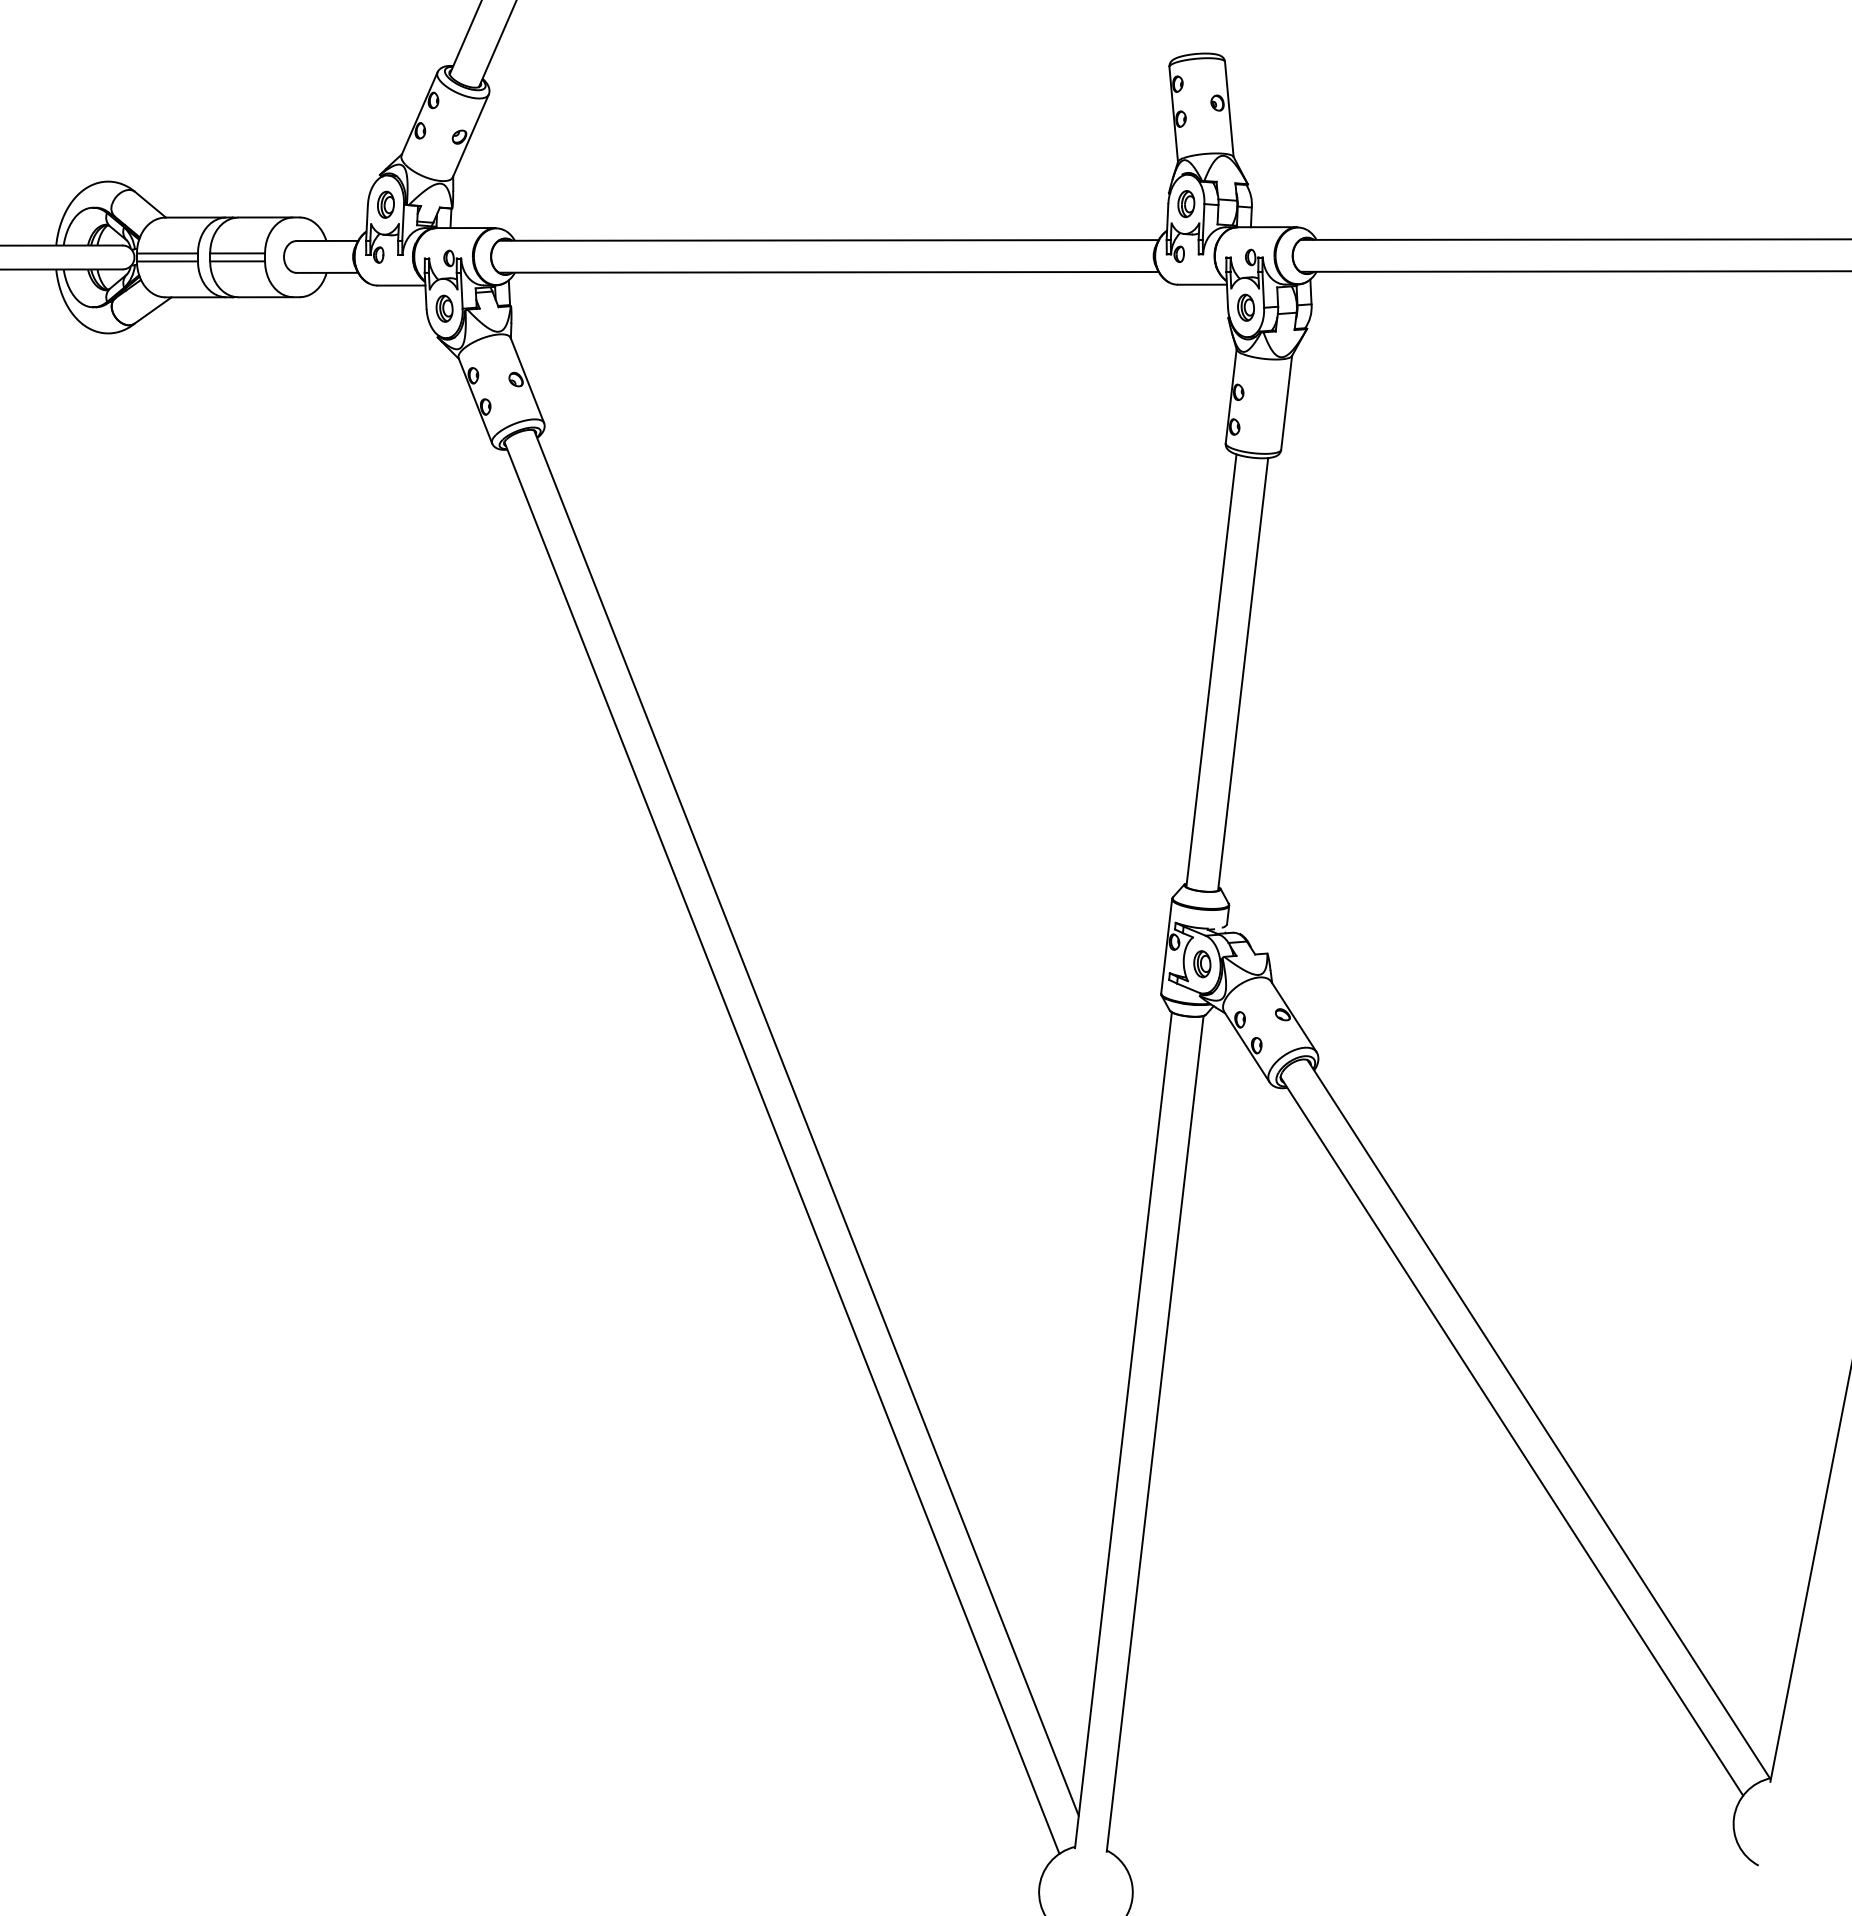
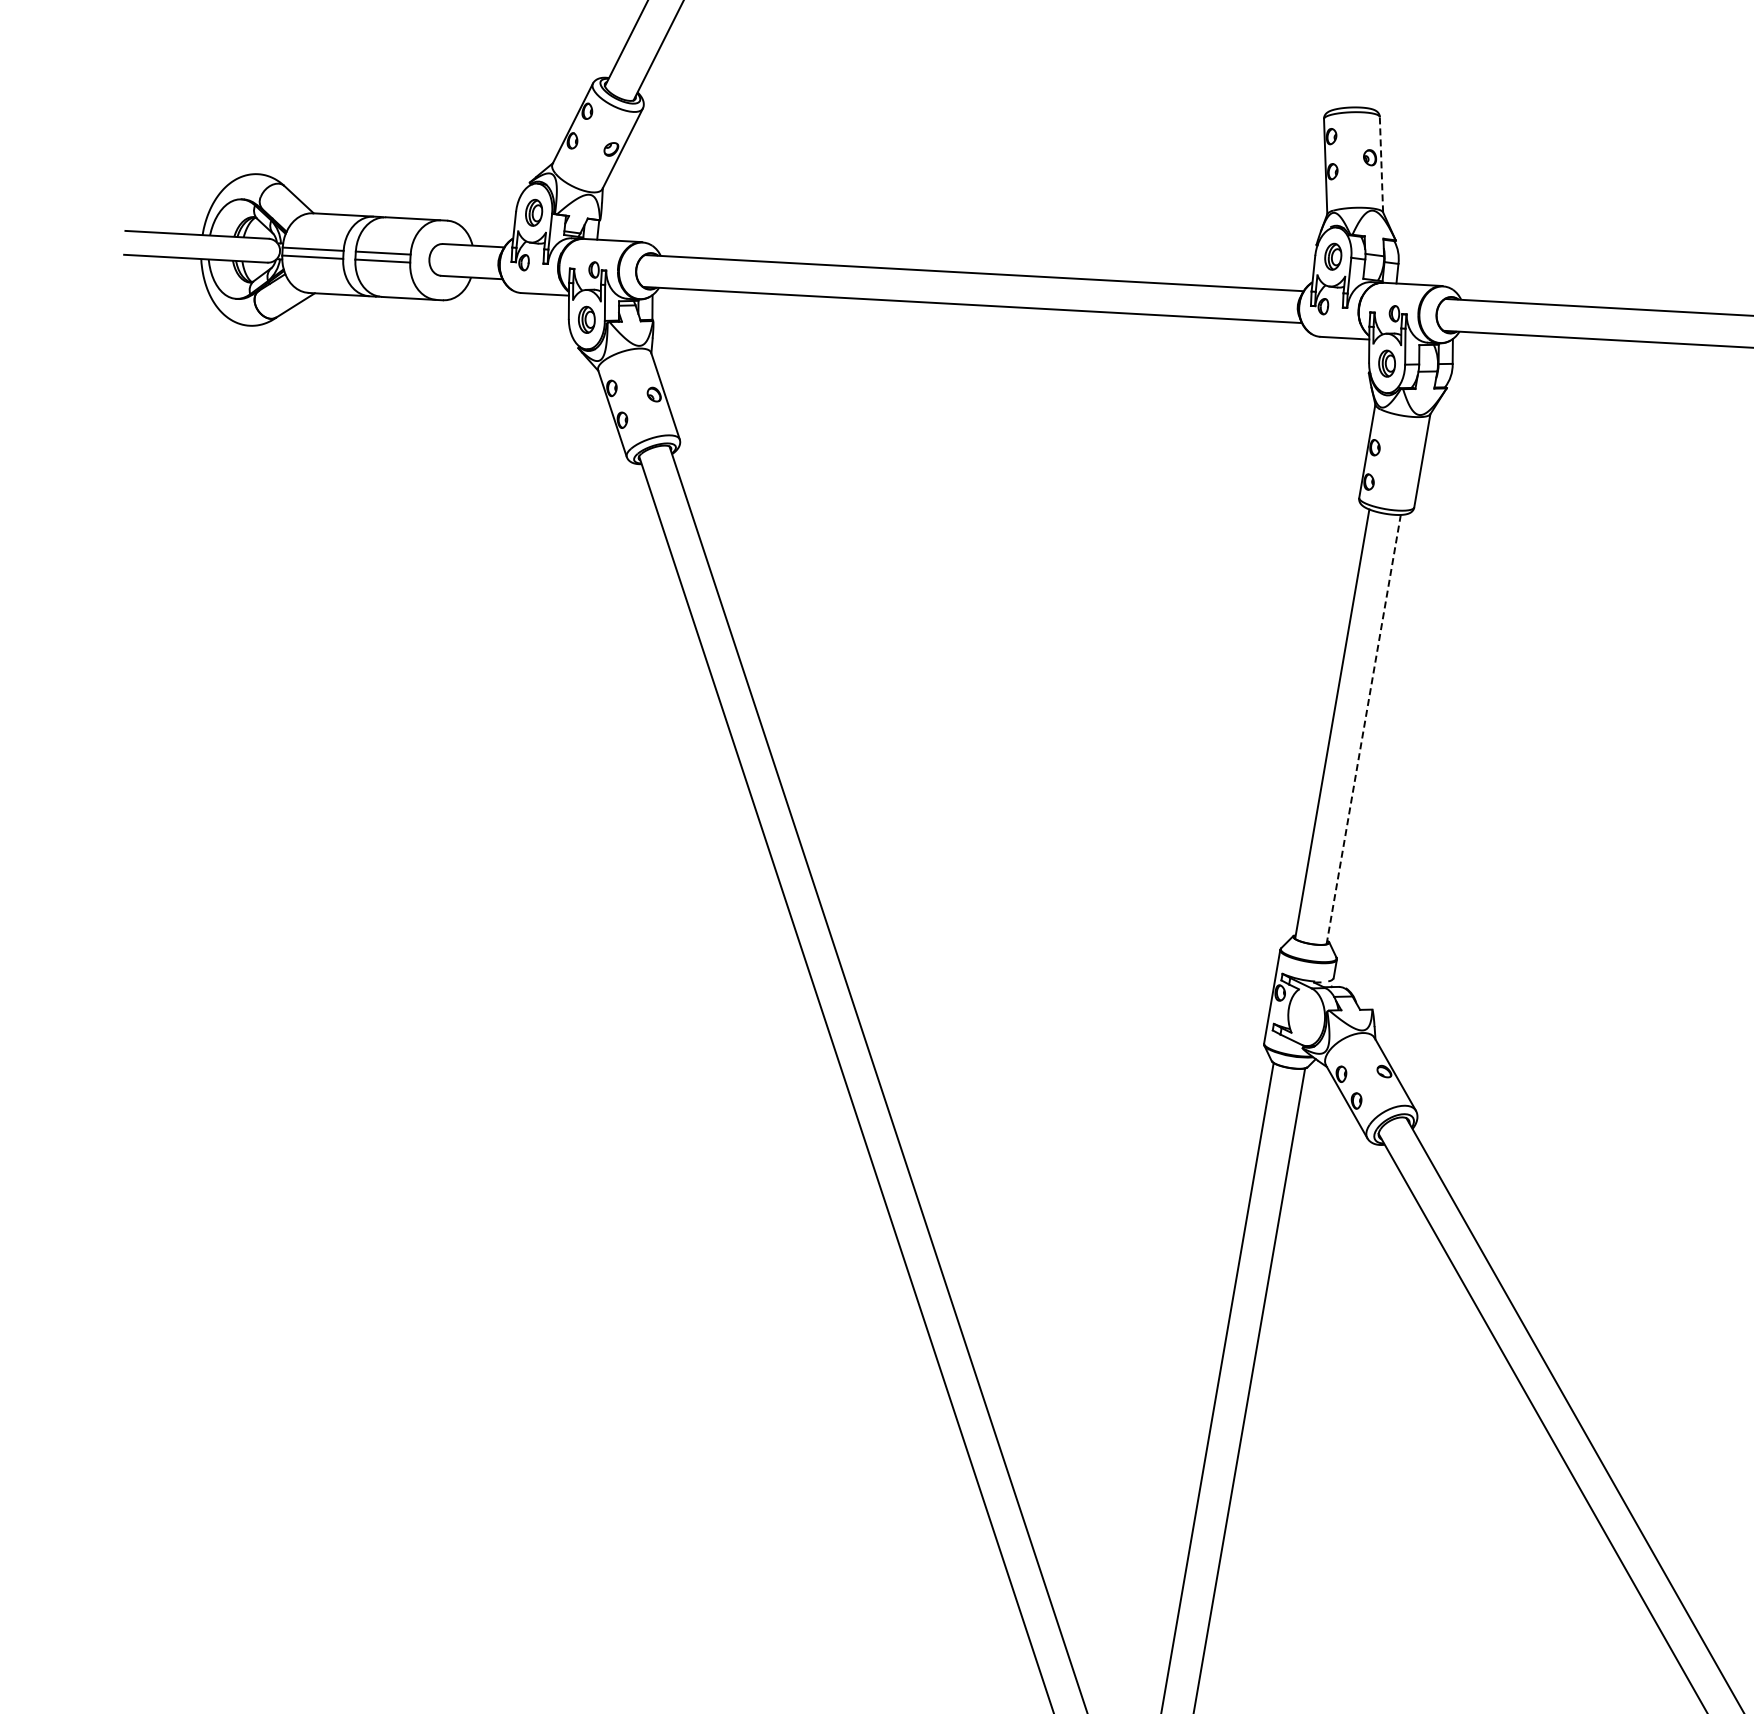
line: (1229, 109) -> (1381, 164), solid -> dashed
line: (1243, 674) -> (1364, 729), solid -> dashed
part: (1202, 964) -> (1306, 1016), removed

